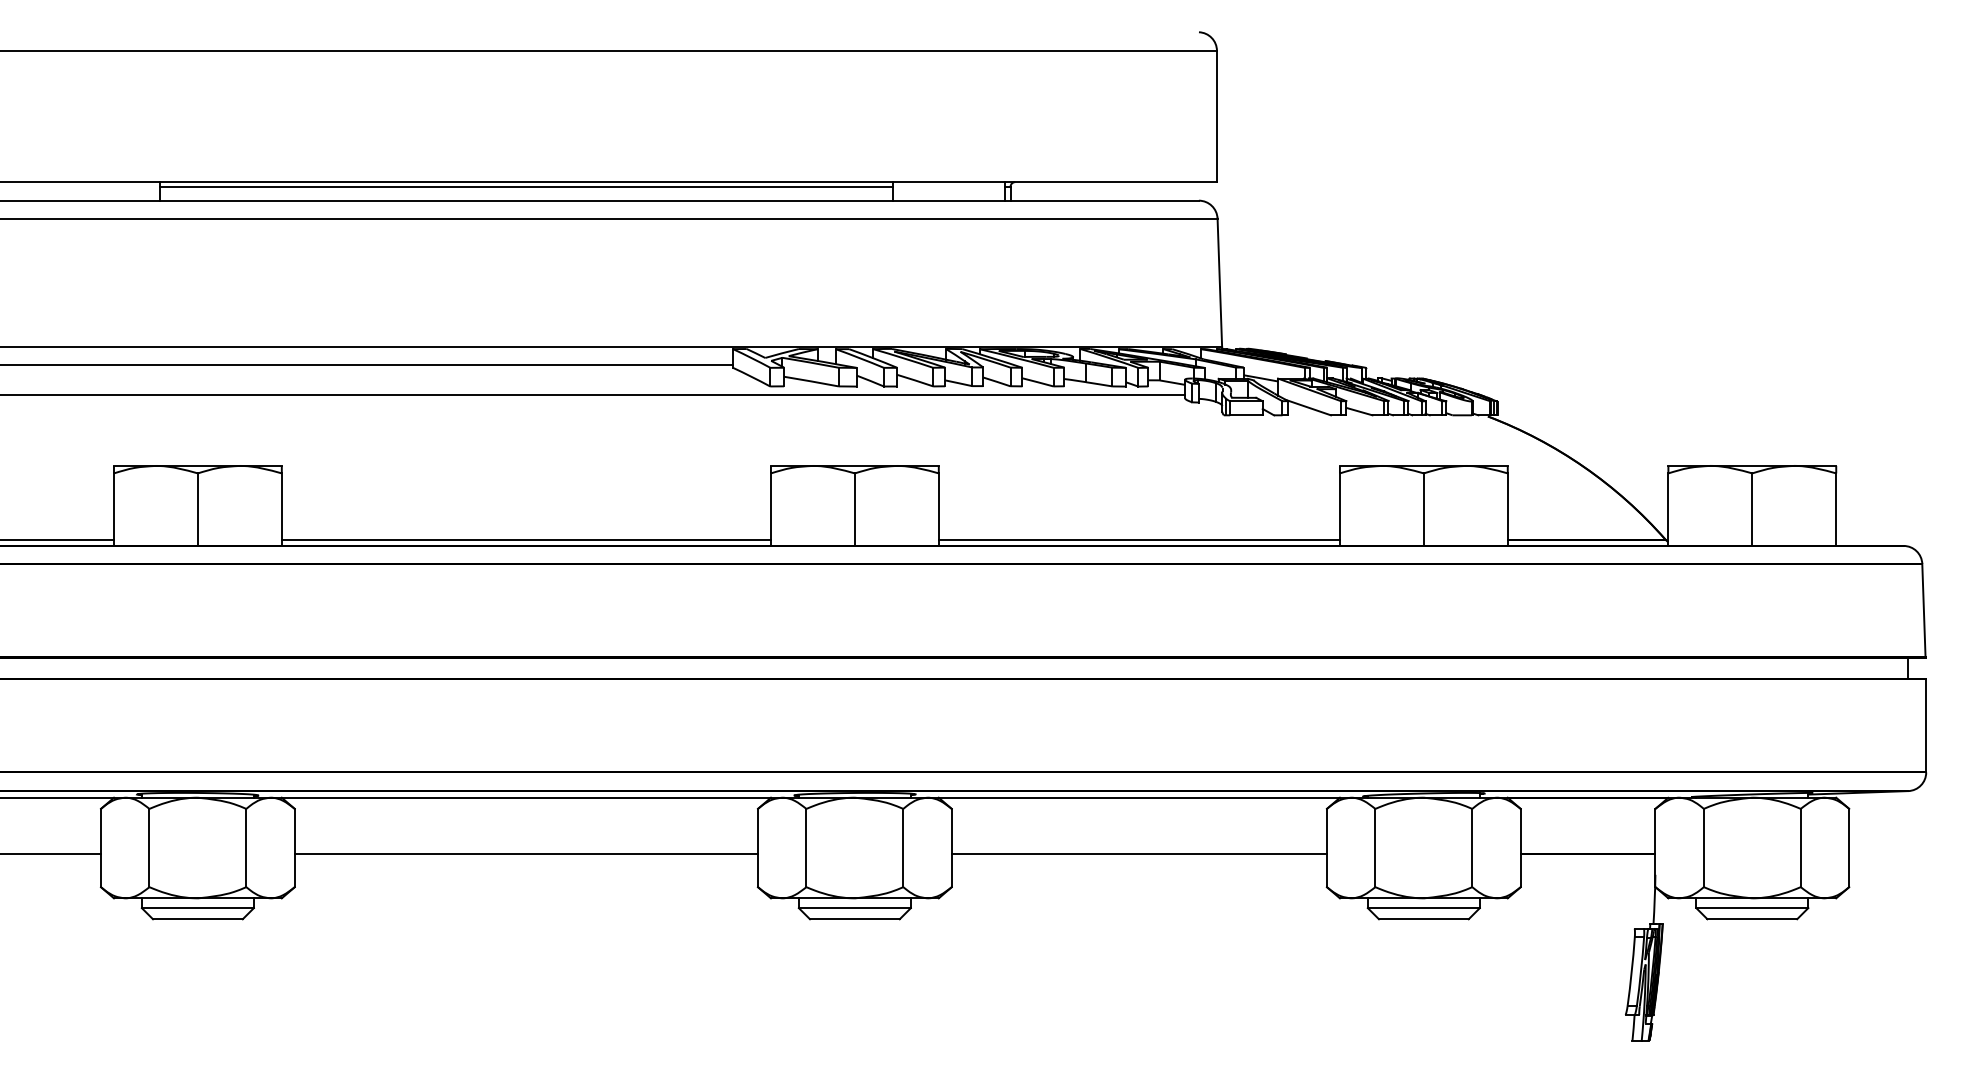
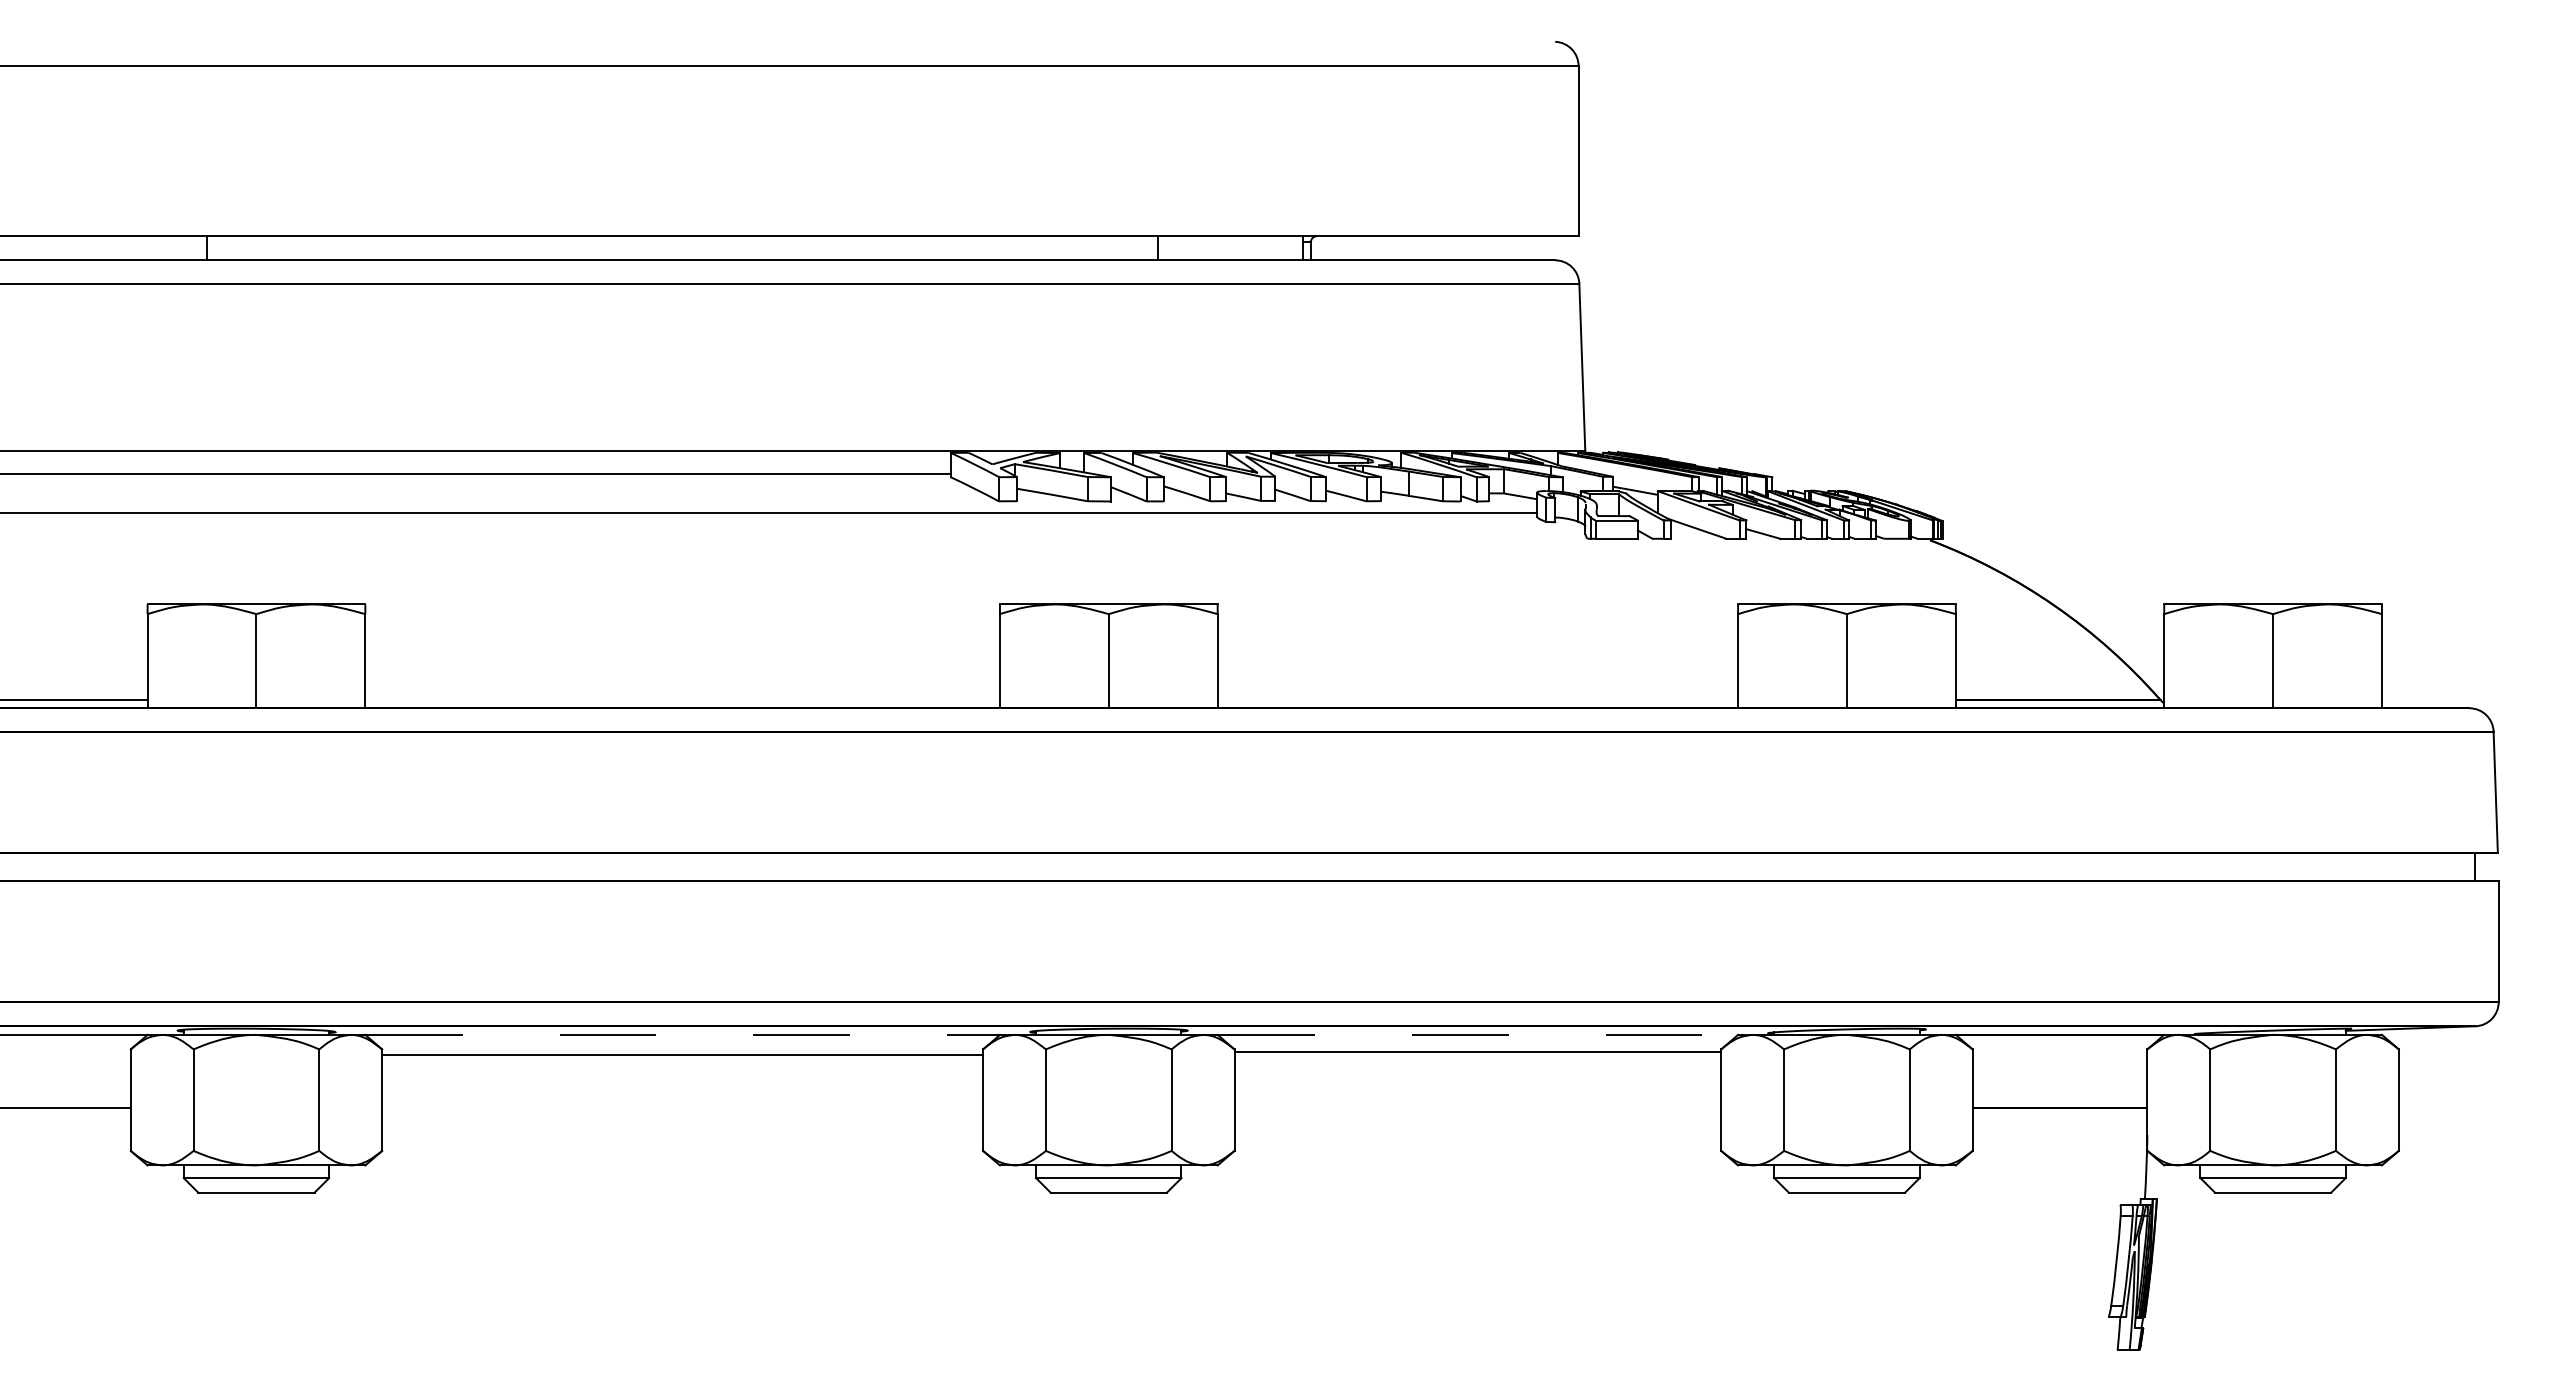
line: (526, 186) -> (682, 242), removed
line: (526, 539) -> (682, 700), removed
line: (1139, 539) -> (1477, 700), removed
line: (526, 798) -> (682, 1035), solid -> dashed
line: (1139, 798) -> (1477, 1035), solid -> dashed
line: (526, 854) -> (682, 1055), moved
line: (1139, 854) -> (1477, 1052), moved

